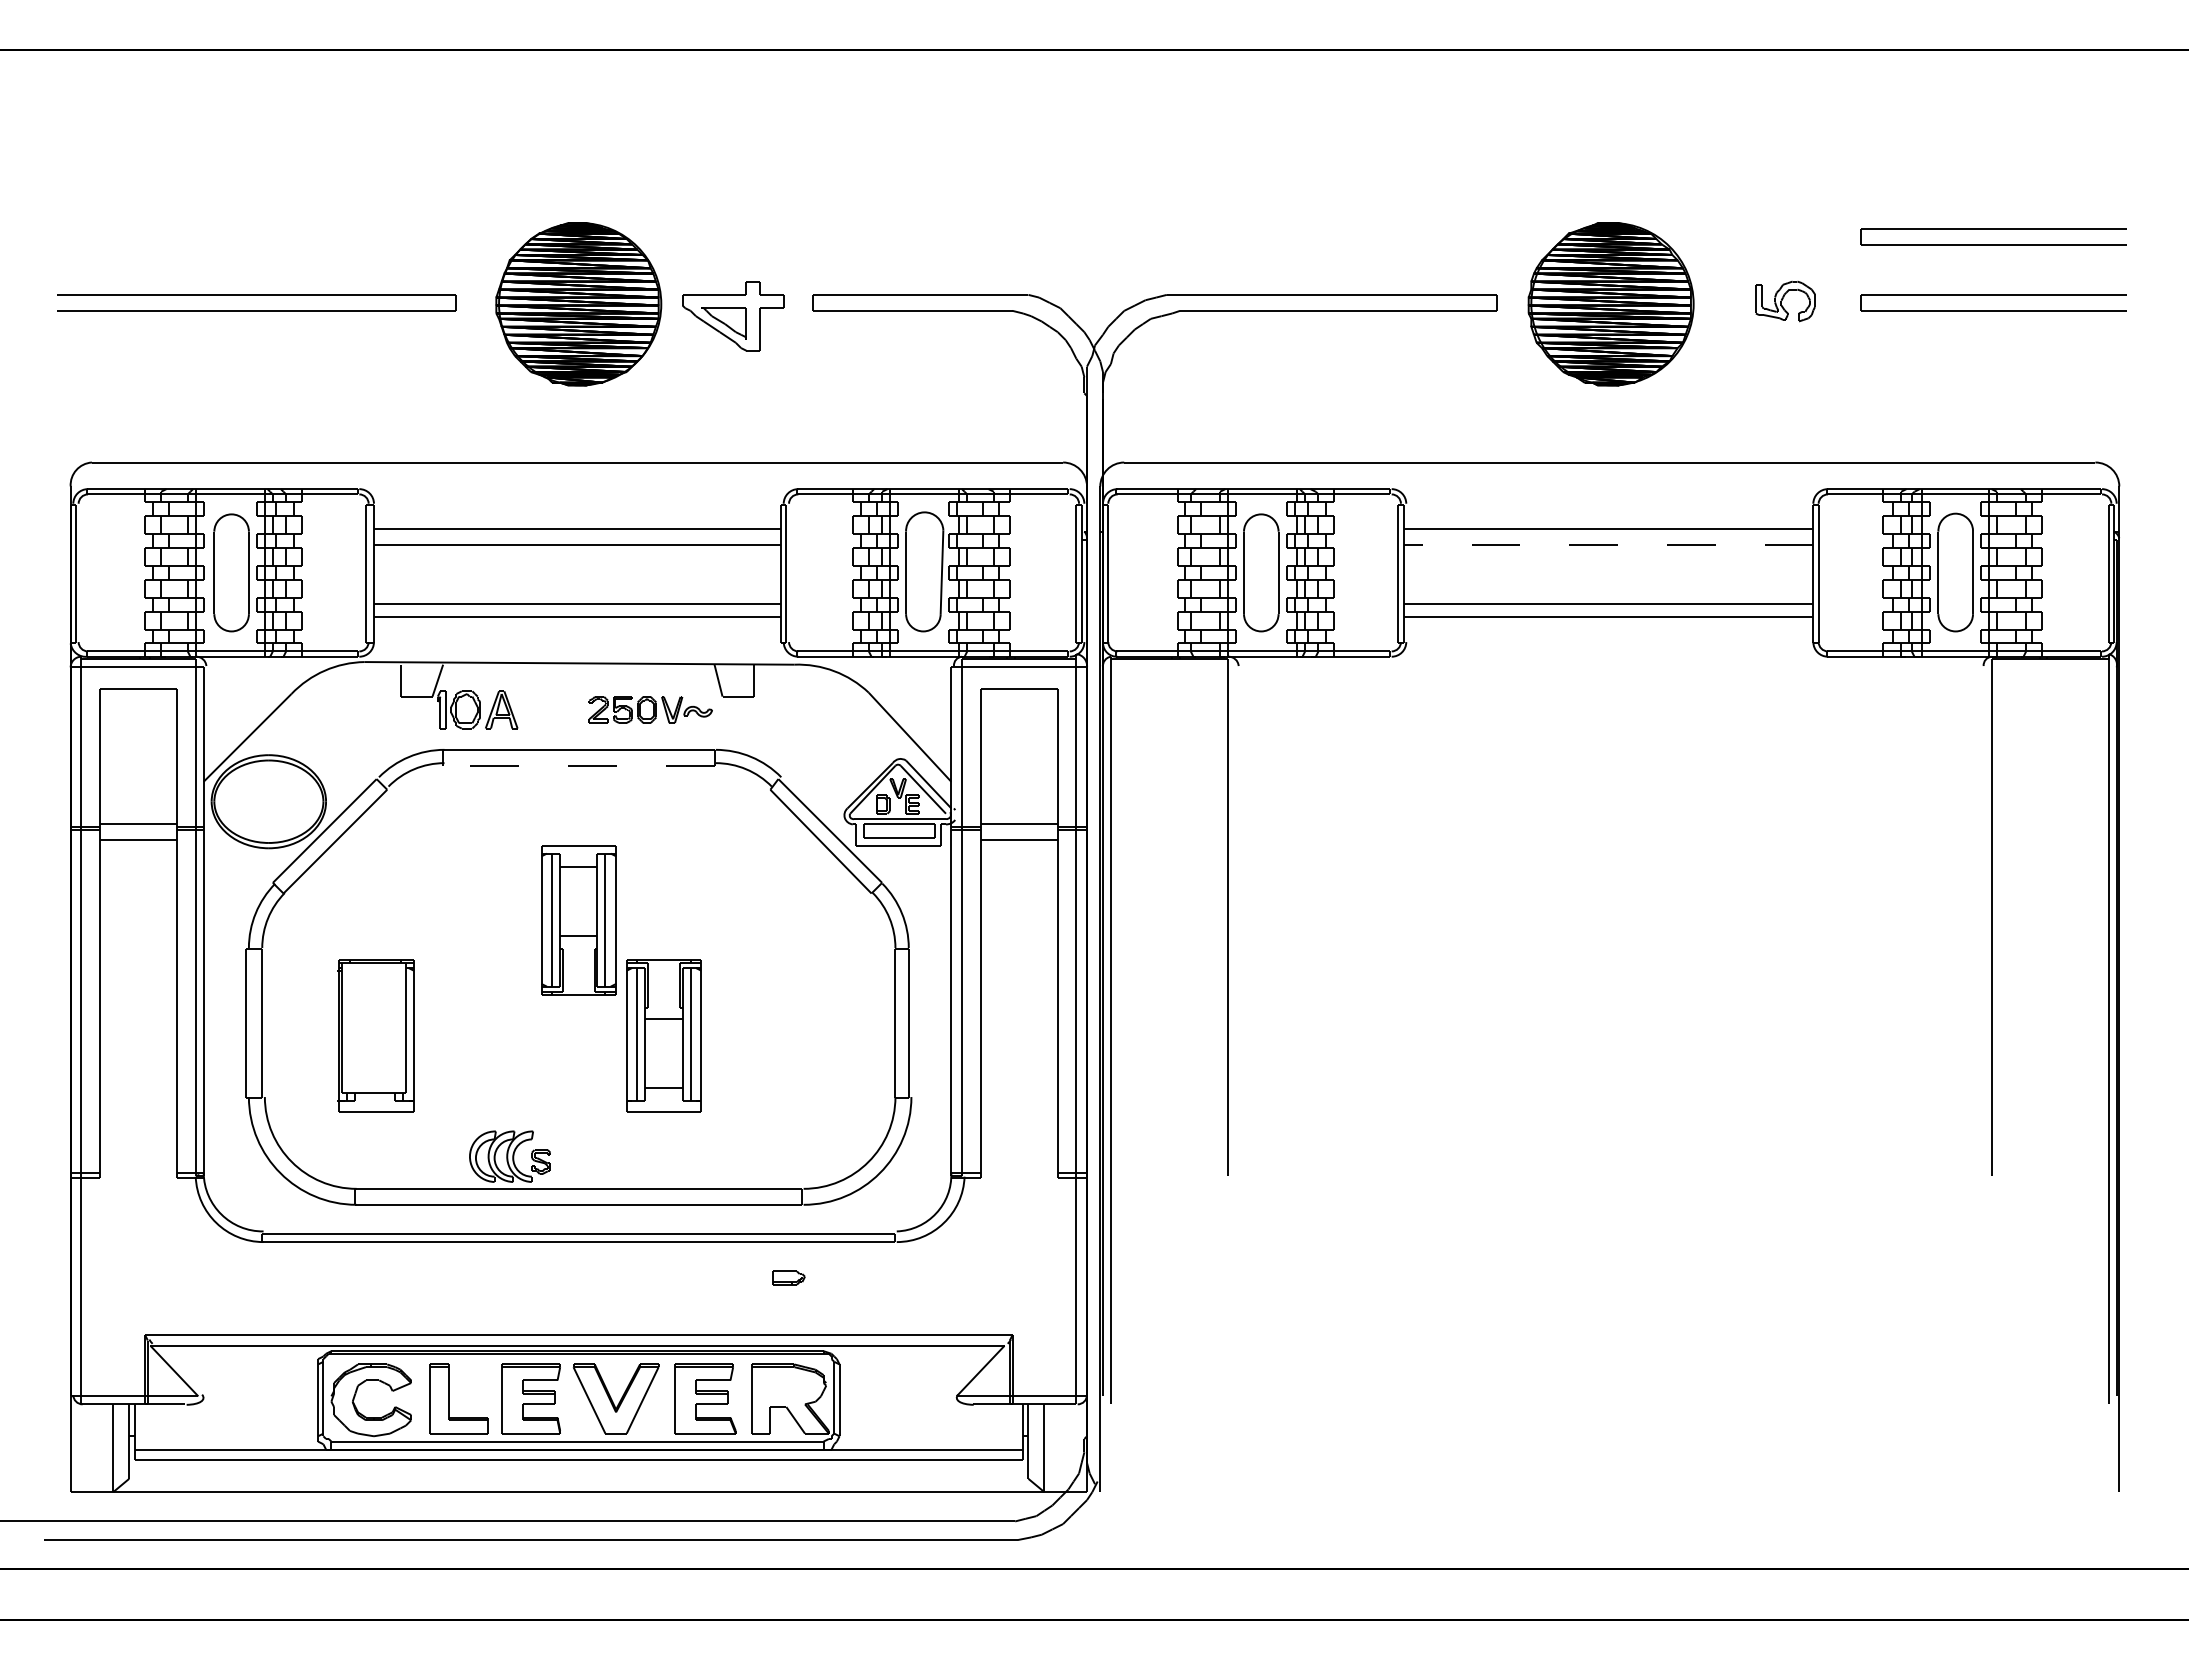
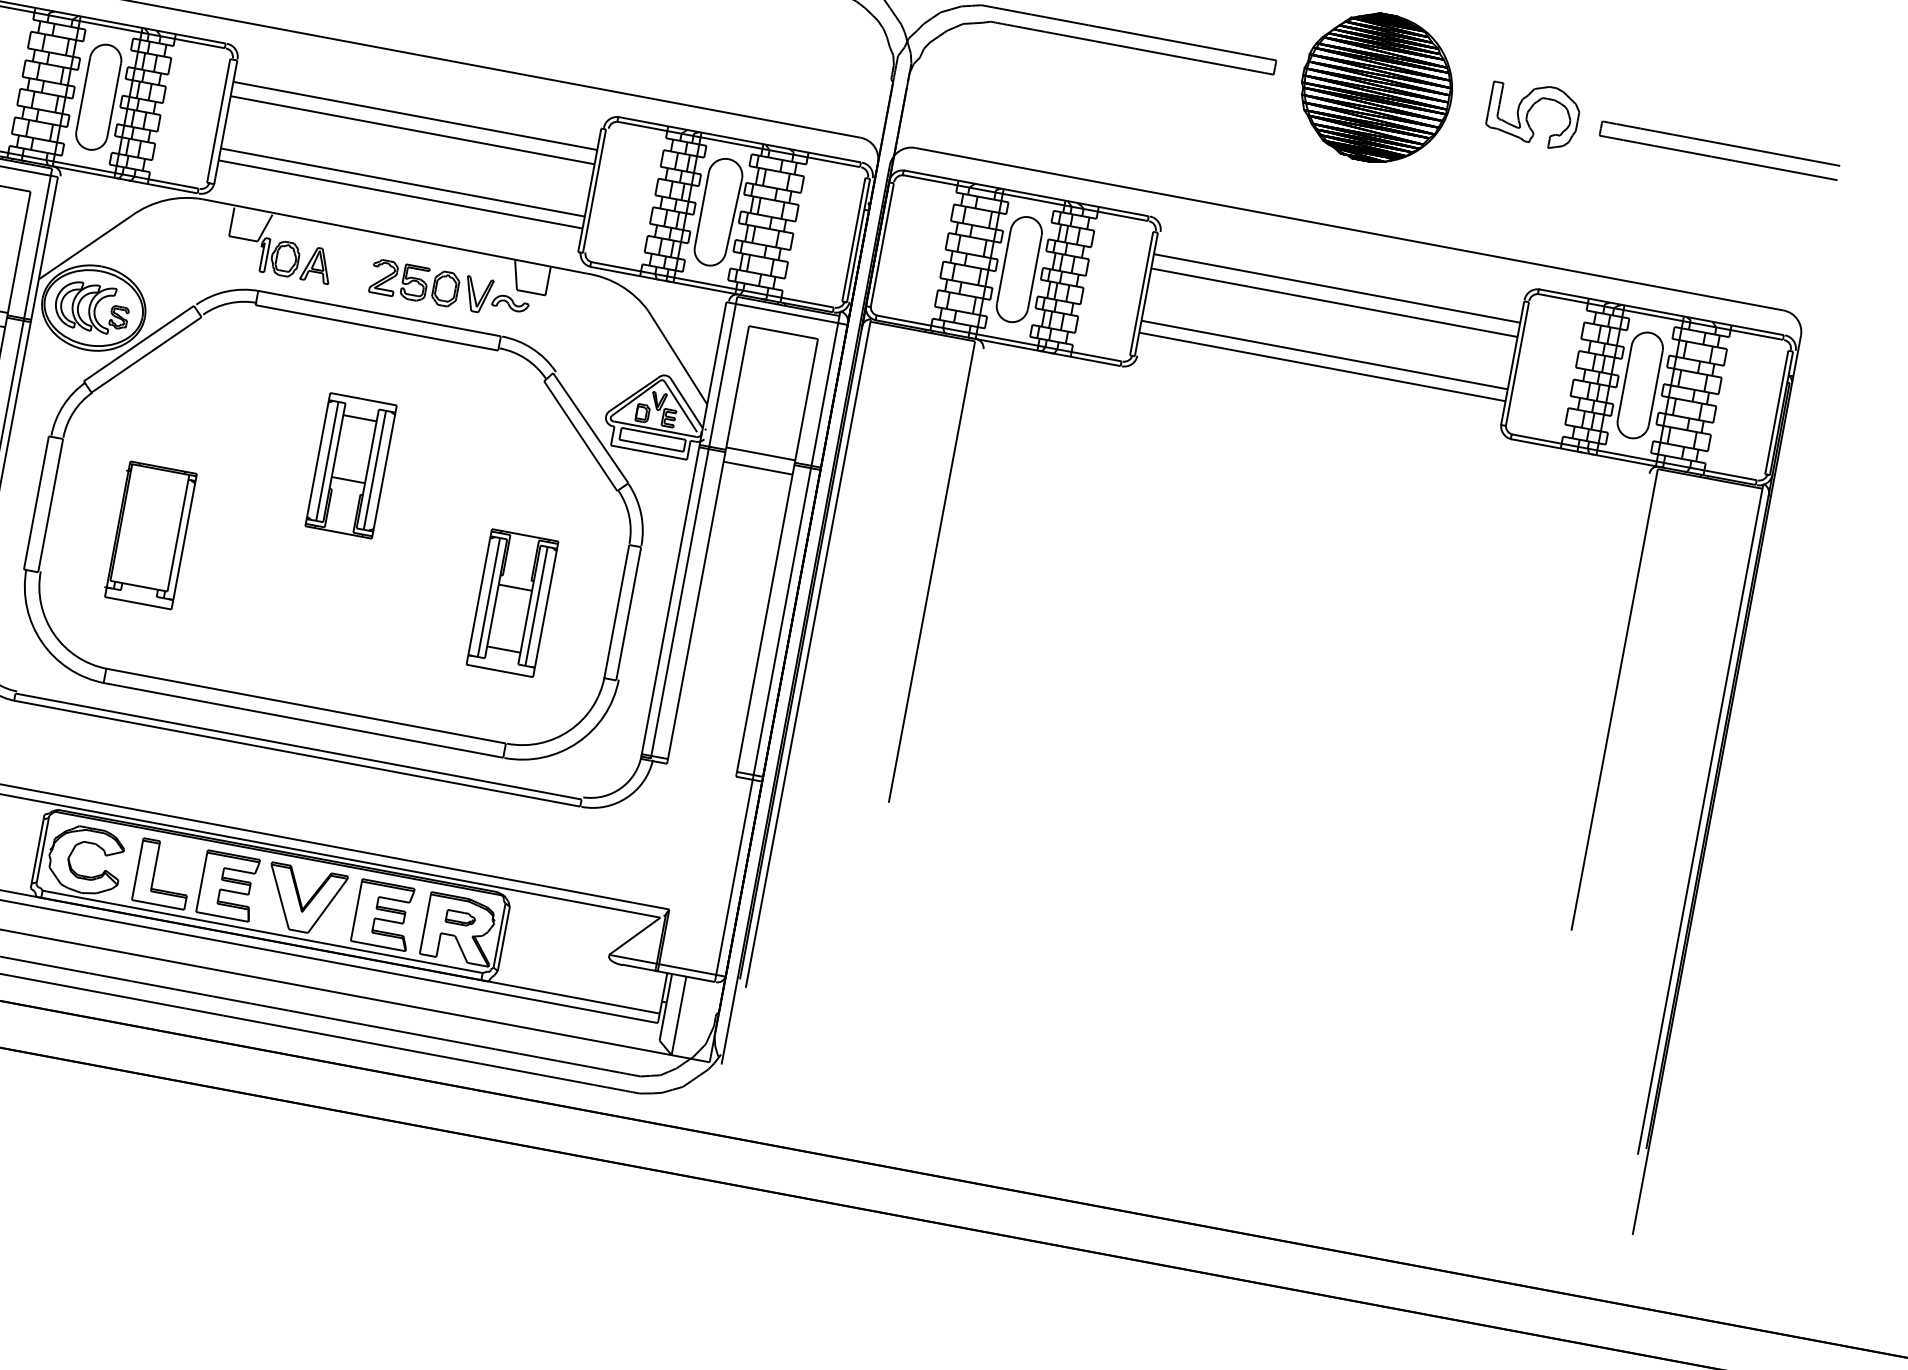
part: (1993, 229) -> (1731, 85), removed
part: (1785, 301) -> (1533, 114), size x1.67
line: (1608, 545) -> (1334, 303), dashed -> solid
part: (650, 709) -> (450, 289), size x1.43
line: (578, 765) -> (376, 327), dashed -> solid
part: (663, 1035) -> (512, 602), moved
part: (509, 1156) -> (91, 307), moved
part: (788, 1277) -> (460, 917), moved

